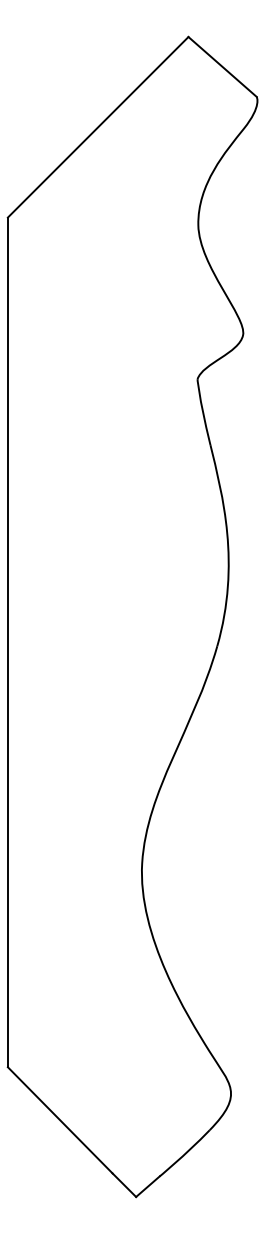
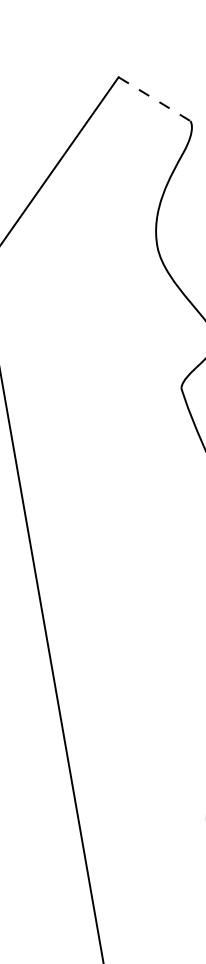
line: (223, 67) -> (155, 99), solid -> dashed

